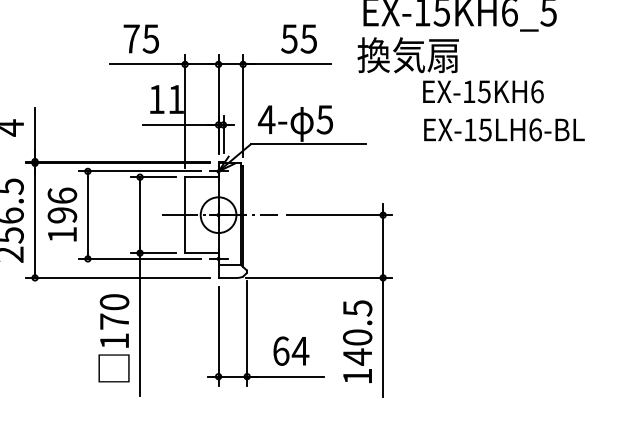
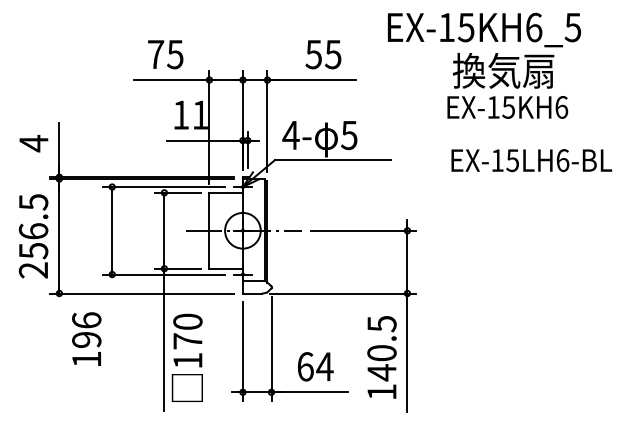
text: (408, 54) -> (503, 70), moved
text: (504, 129) -> (531, 160), moved
text: (62, 213) -> (86, 338), moved
text: (113, 337) -> (186, 357), moved

